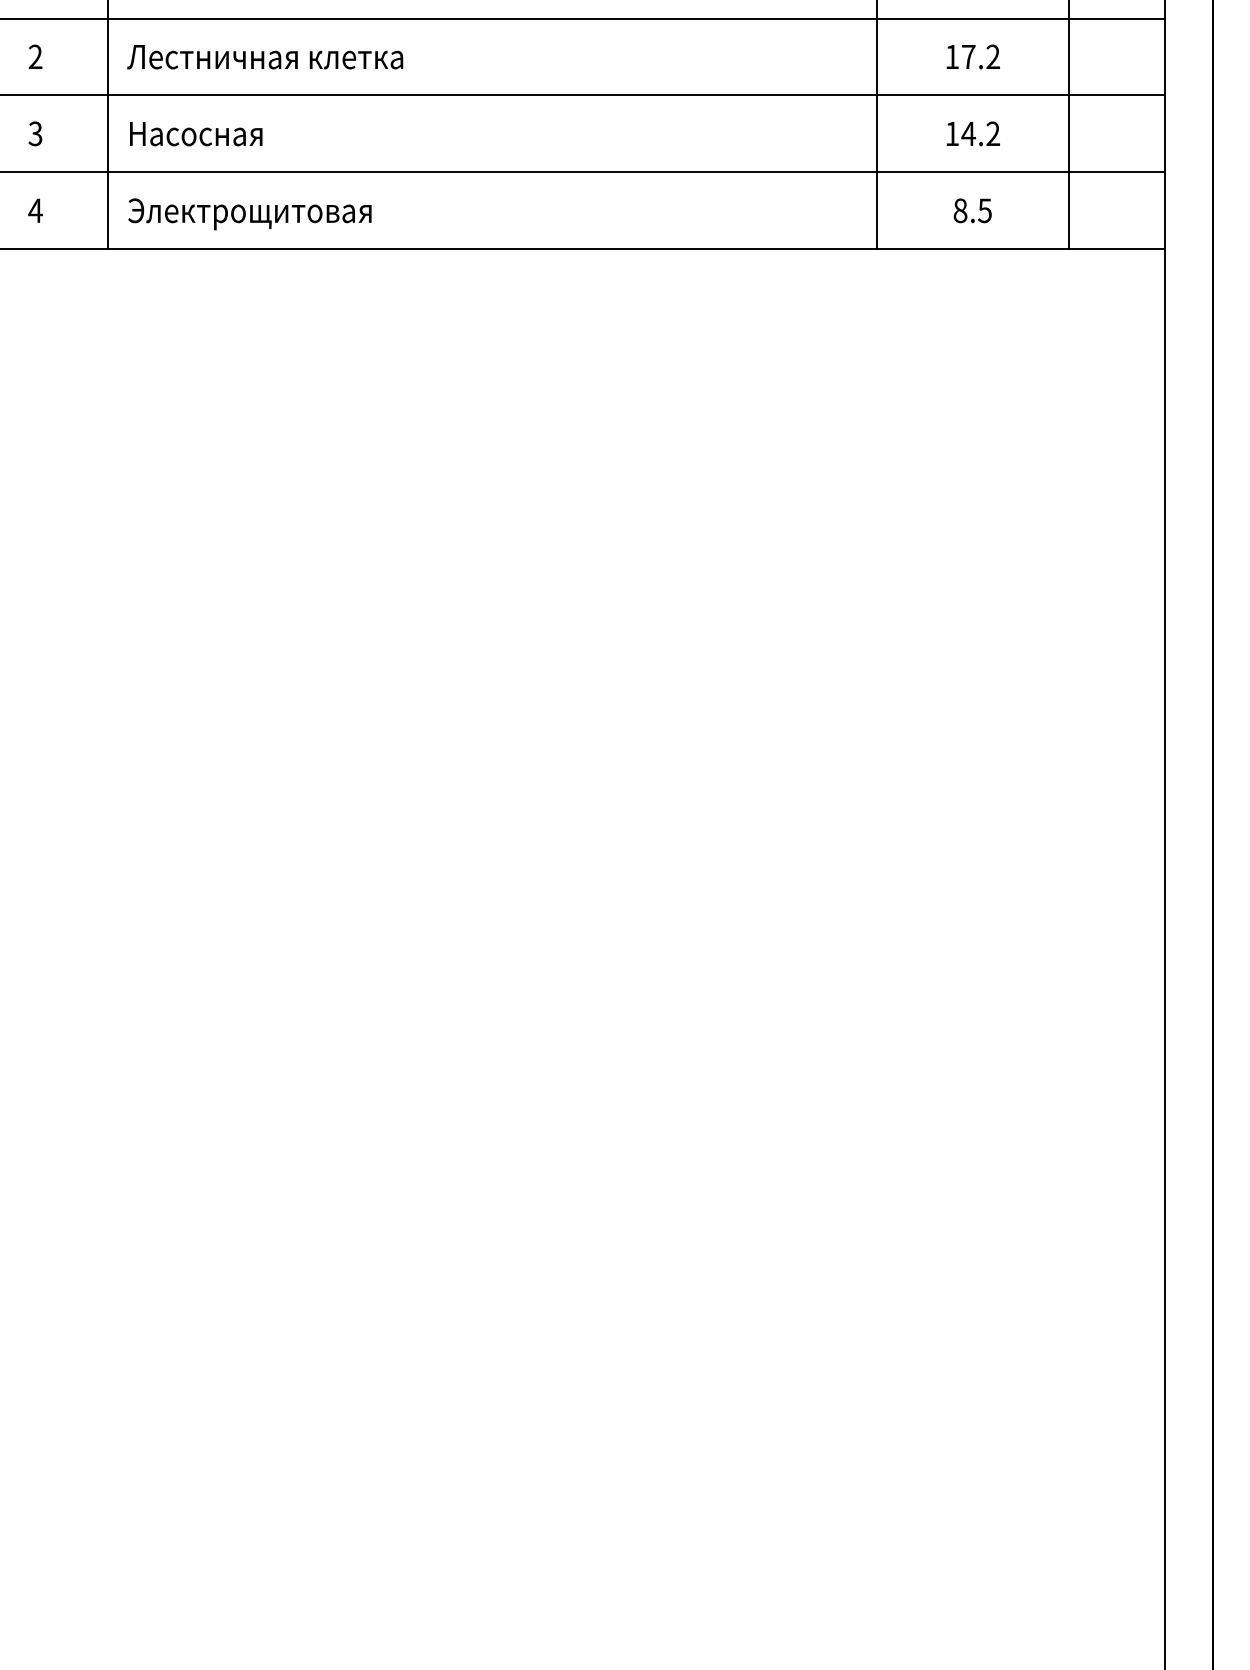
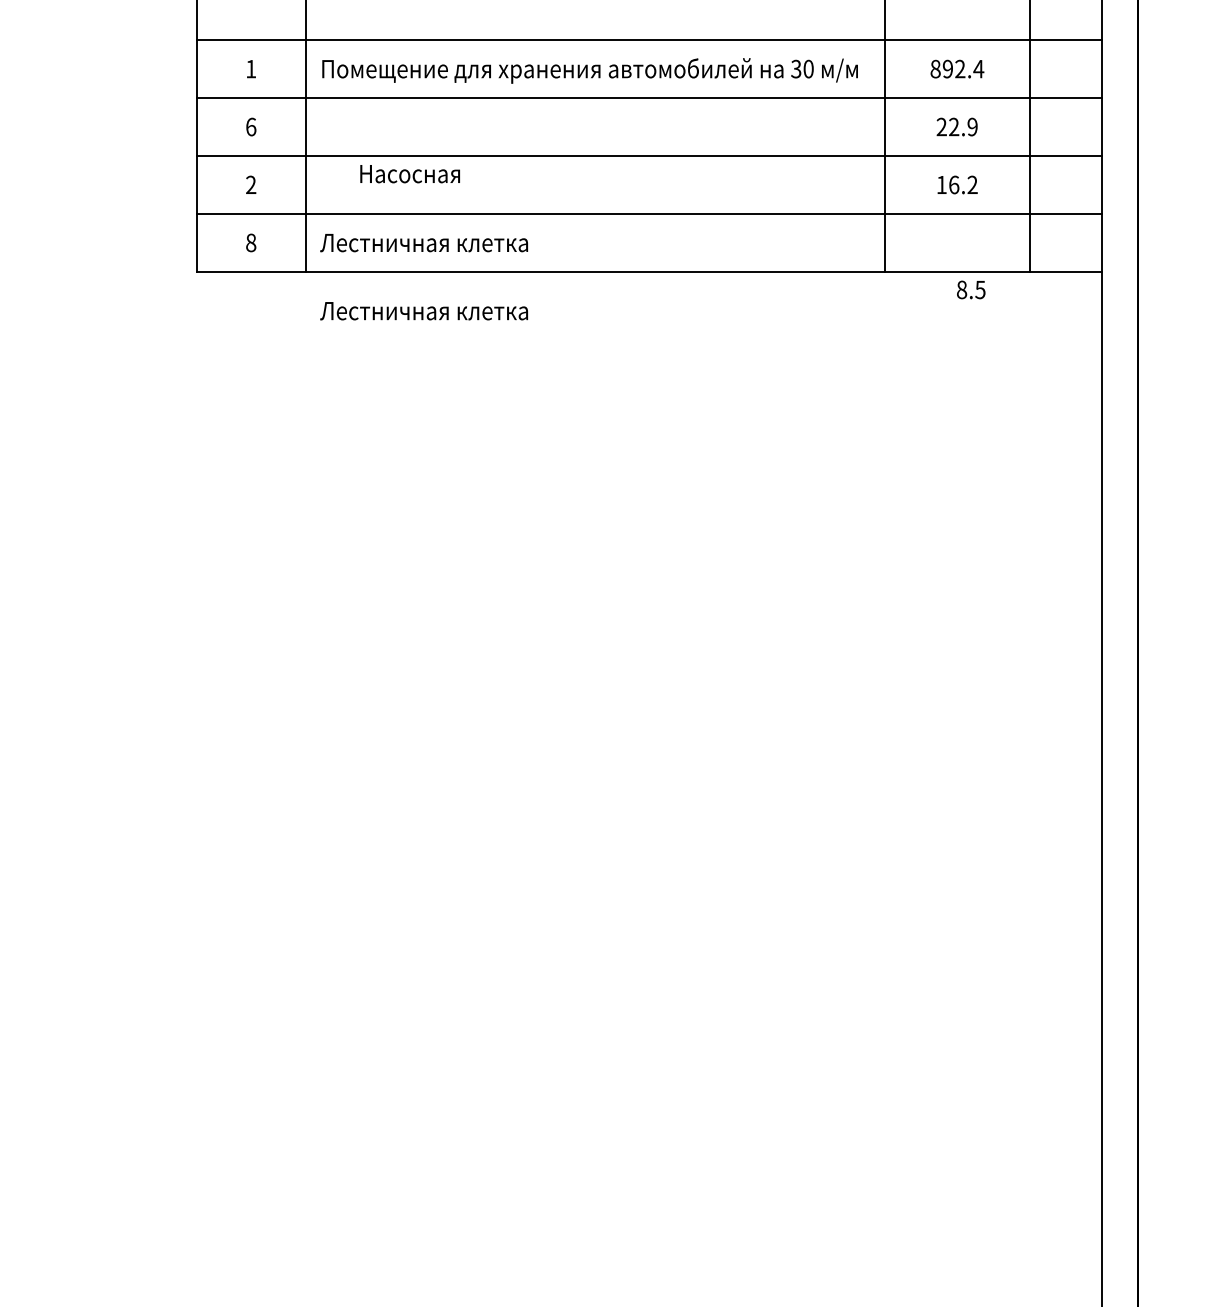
text: (36, 56) -> (251, 126), 2 -> 6
text: (971, 56) -> (956, 126), 17.2 -> 22.9
text: (264, 57) -> (423, 311), moved
text: (967, 133) -> (953, 184), 14.2 -> 16.2
text: (36, 134) -> (251, 185), 3 -> 2
text: (195, 134) -> (409, 174), moved
text: (34, 210) -> (250, 242), 4 -> 8
text: (973, 210) -> (971, 289), moved
text: (265, 214) -> (424, 245), Электрощитовая -> Лестничная клетка

